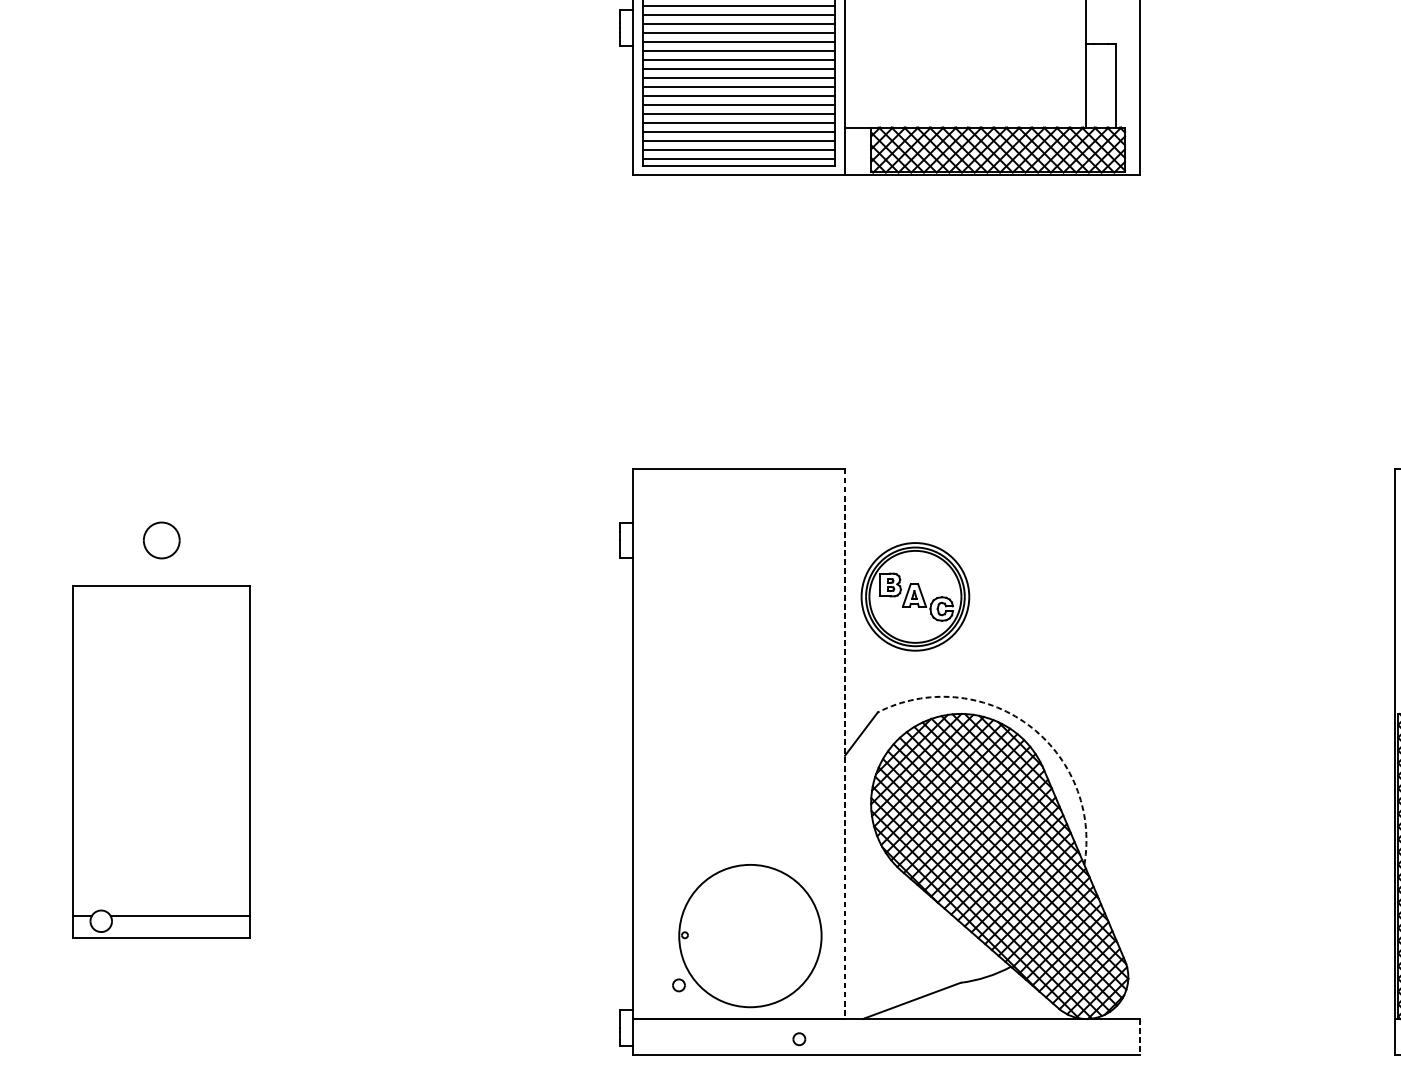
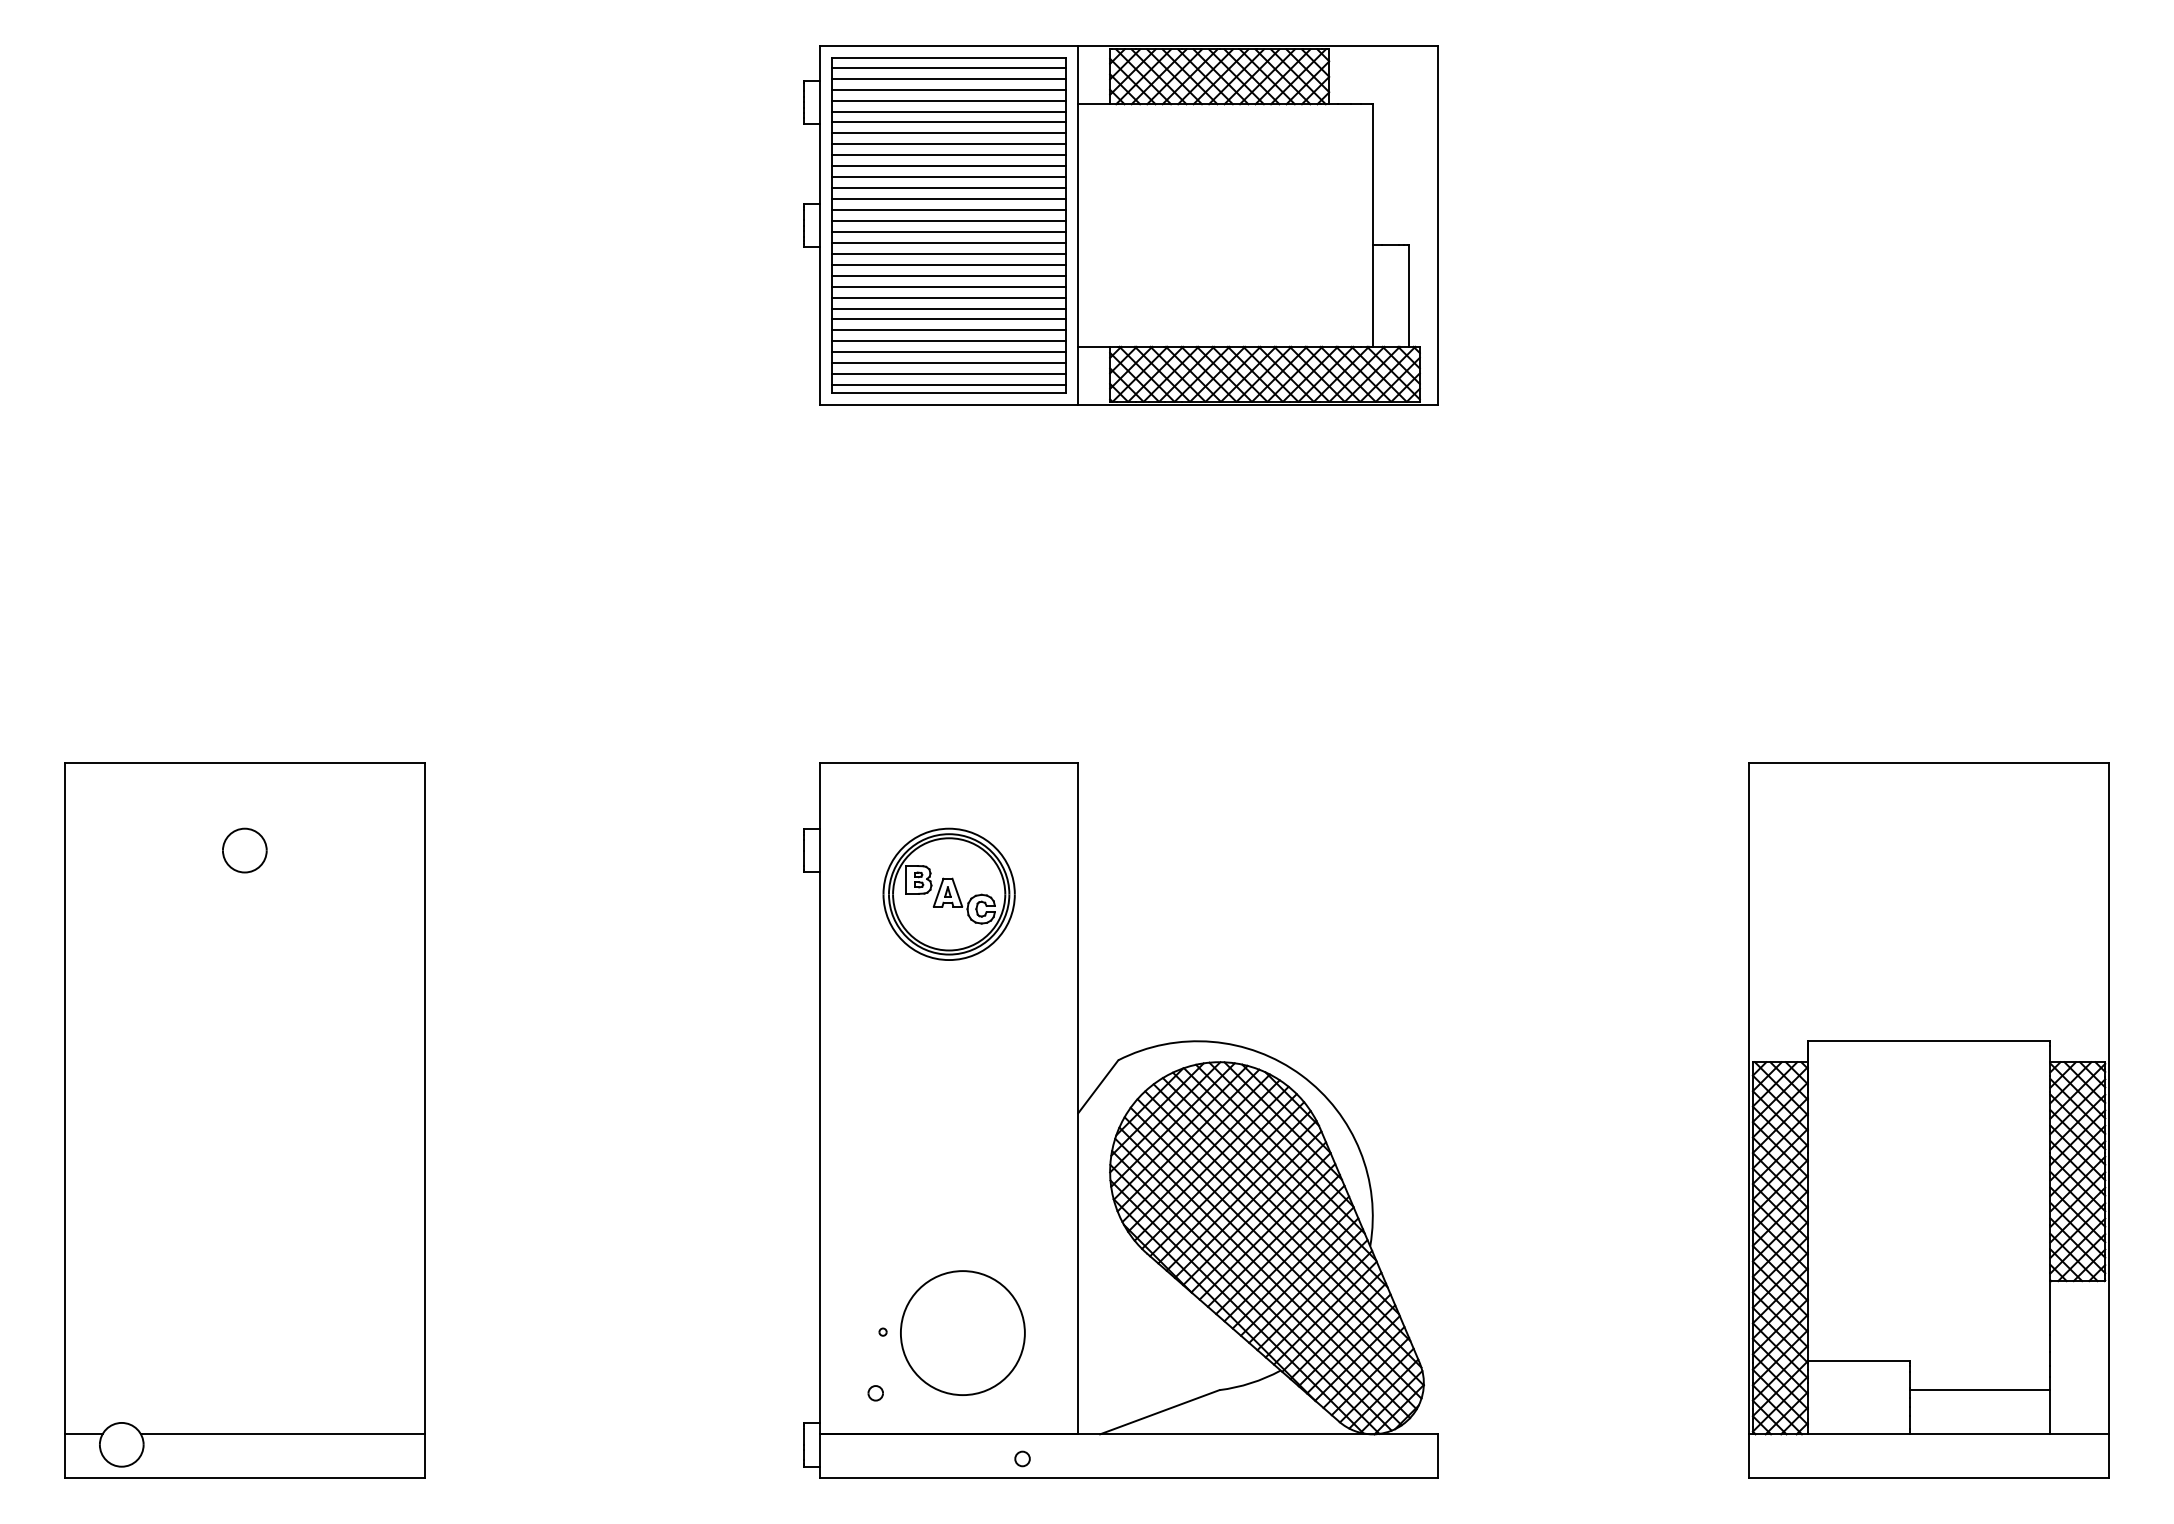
part: (914, 596) -> (948, 893), moved
arc: (1028, 724) -> (1301, 1075), dashed -> solid
line: (845, 743) -> (1078, 1098), dashed -> solid
part: (161, 761) -> (244, 1120), size x1.67
circle: (750, 936) -> (962, 1333), size x0.71
line: (1140, 1037) -> (1438, 1456), dashed -> solid

